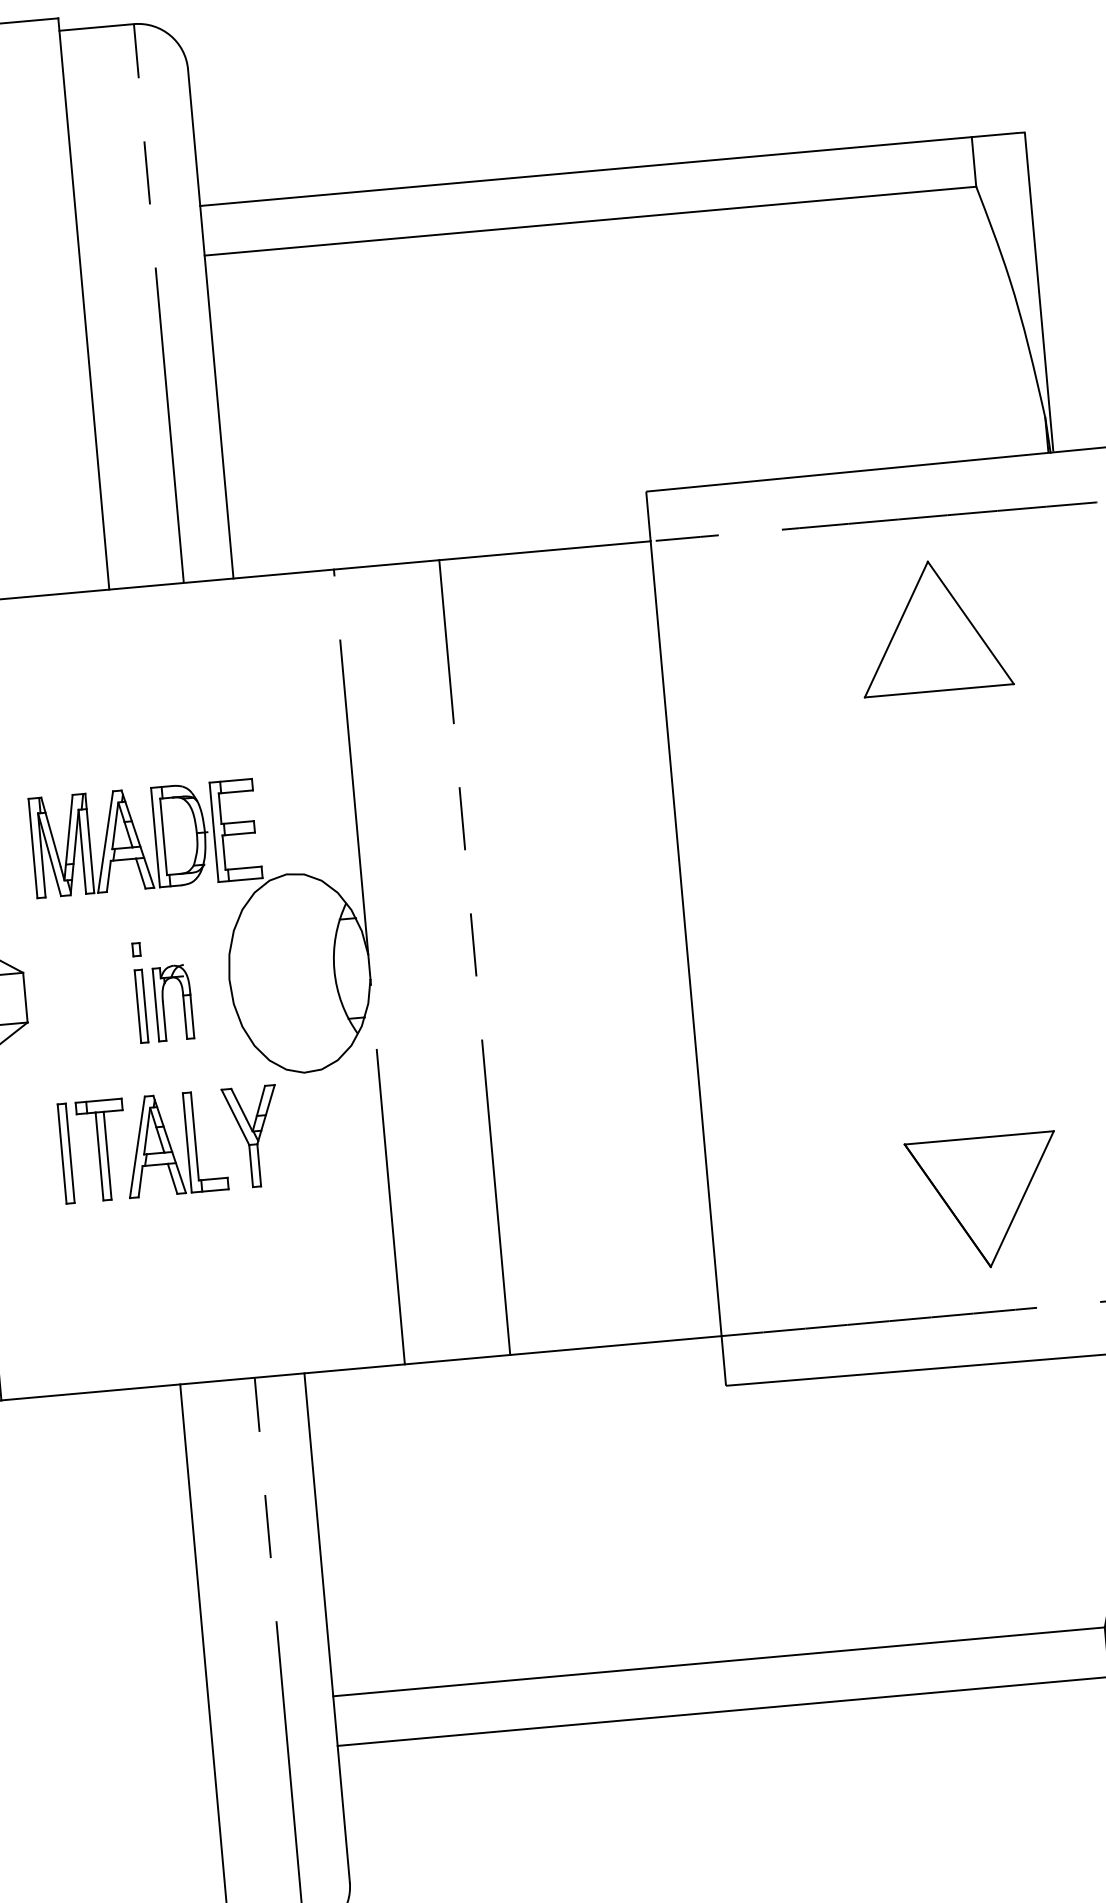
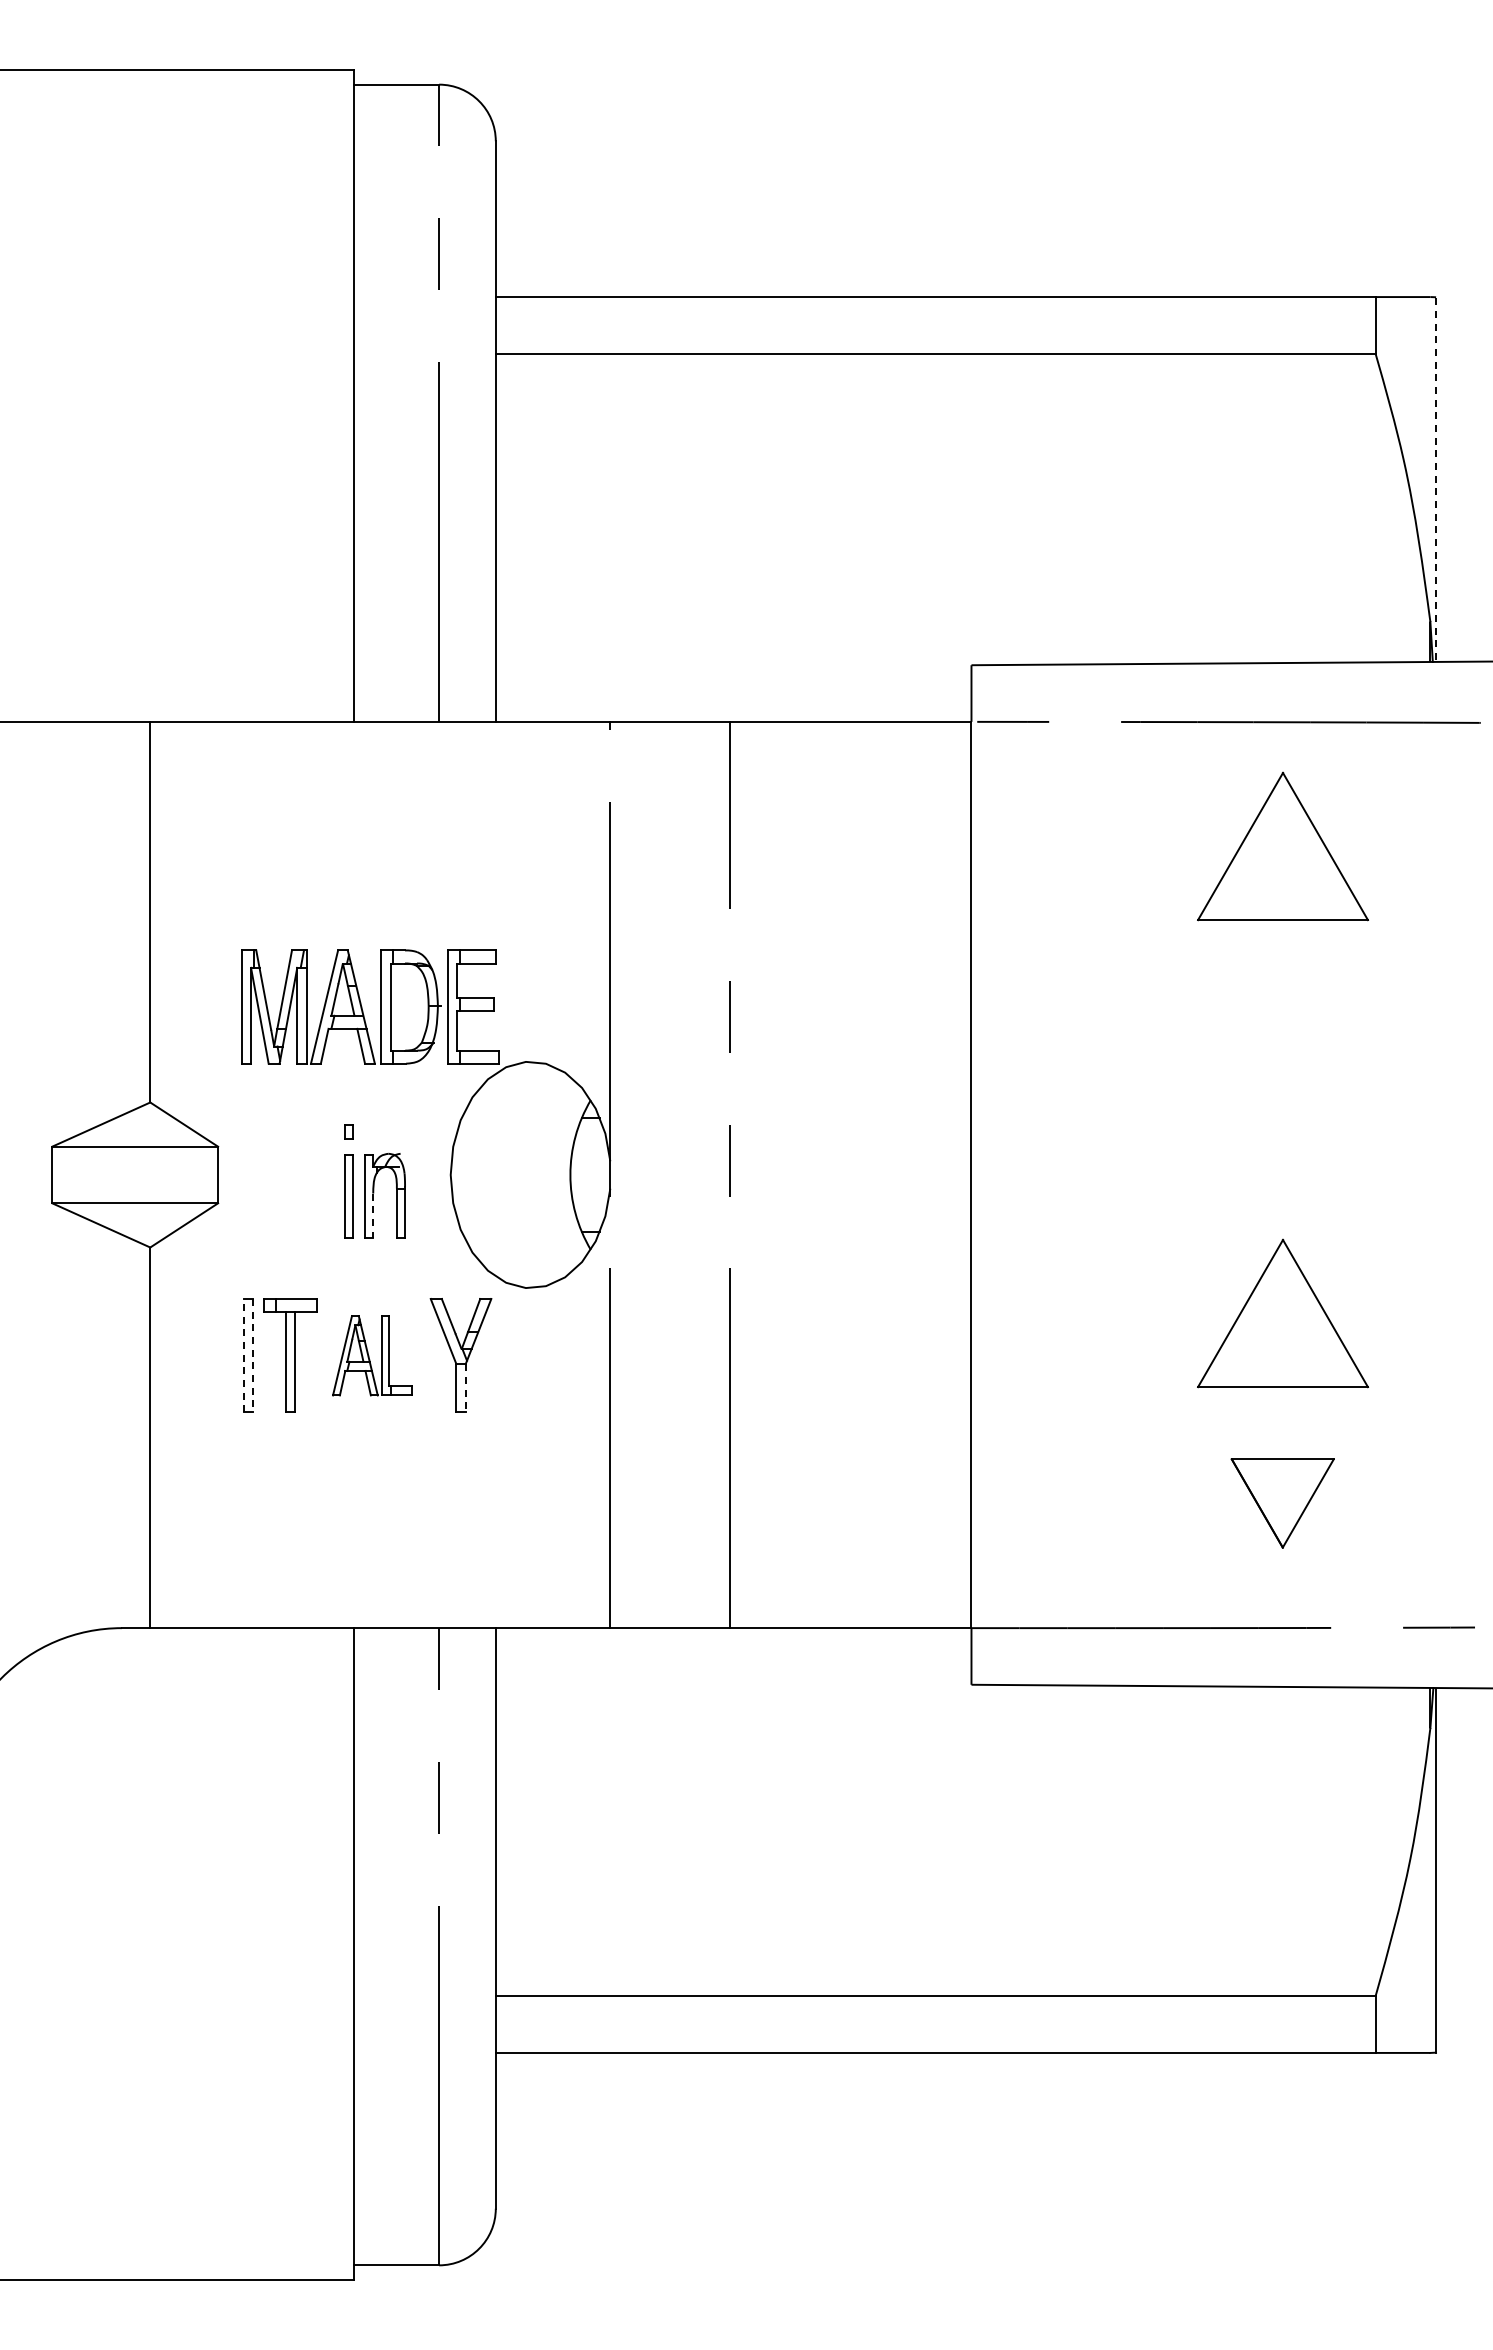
line: (1039, 291) -> (1436, 478), solid -> dashed
line: (164, 1021) -> (373, 1216), solid -> dashed
part: (969, 1035) -> (1282, 1313), added
part: (174, 1143) -> (372, 1355), size x0.7
line: (61, 1153) -> (243, 1355), solid -> dashed
line: (70, 1153) -> (253, 1355), solid -> dashed
line: (259, 1165) -> (465, 1388), solid -> dashed
part: (984, 1202) -> (1282, 1503), size x0.6

